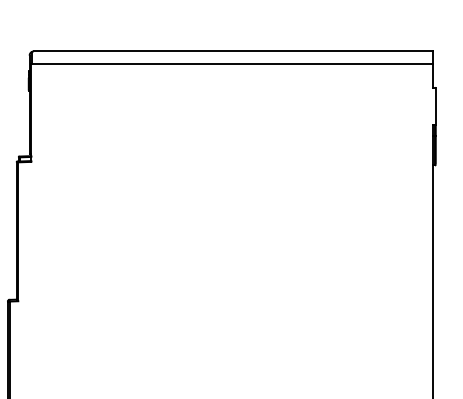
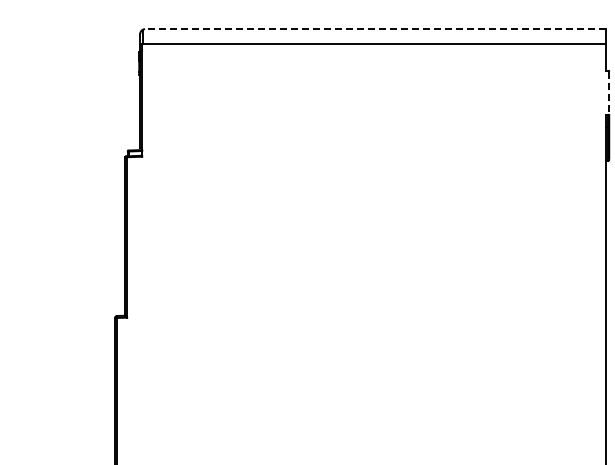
line: (232, 51) -> (374, 29), solid -> dashed
line: (435, 107) -> (609, 93), solid -> dashed

